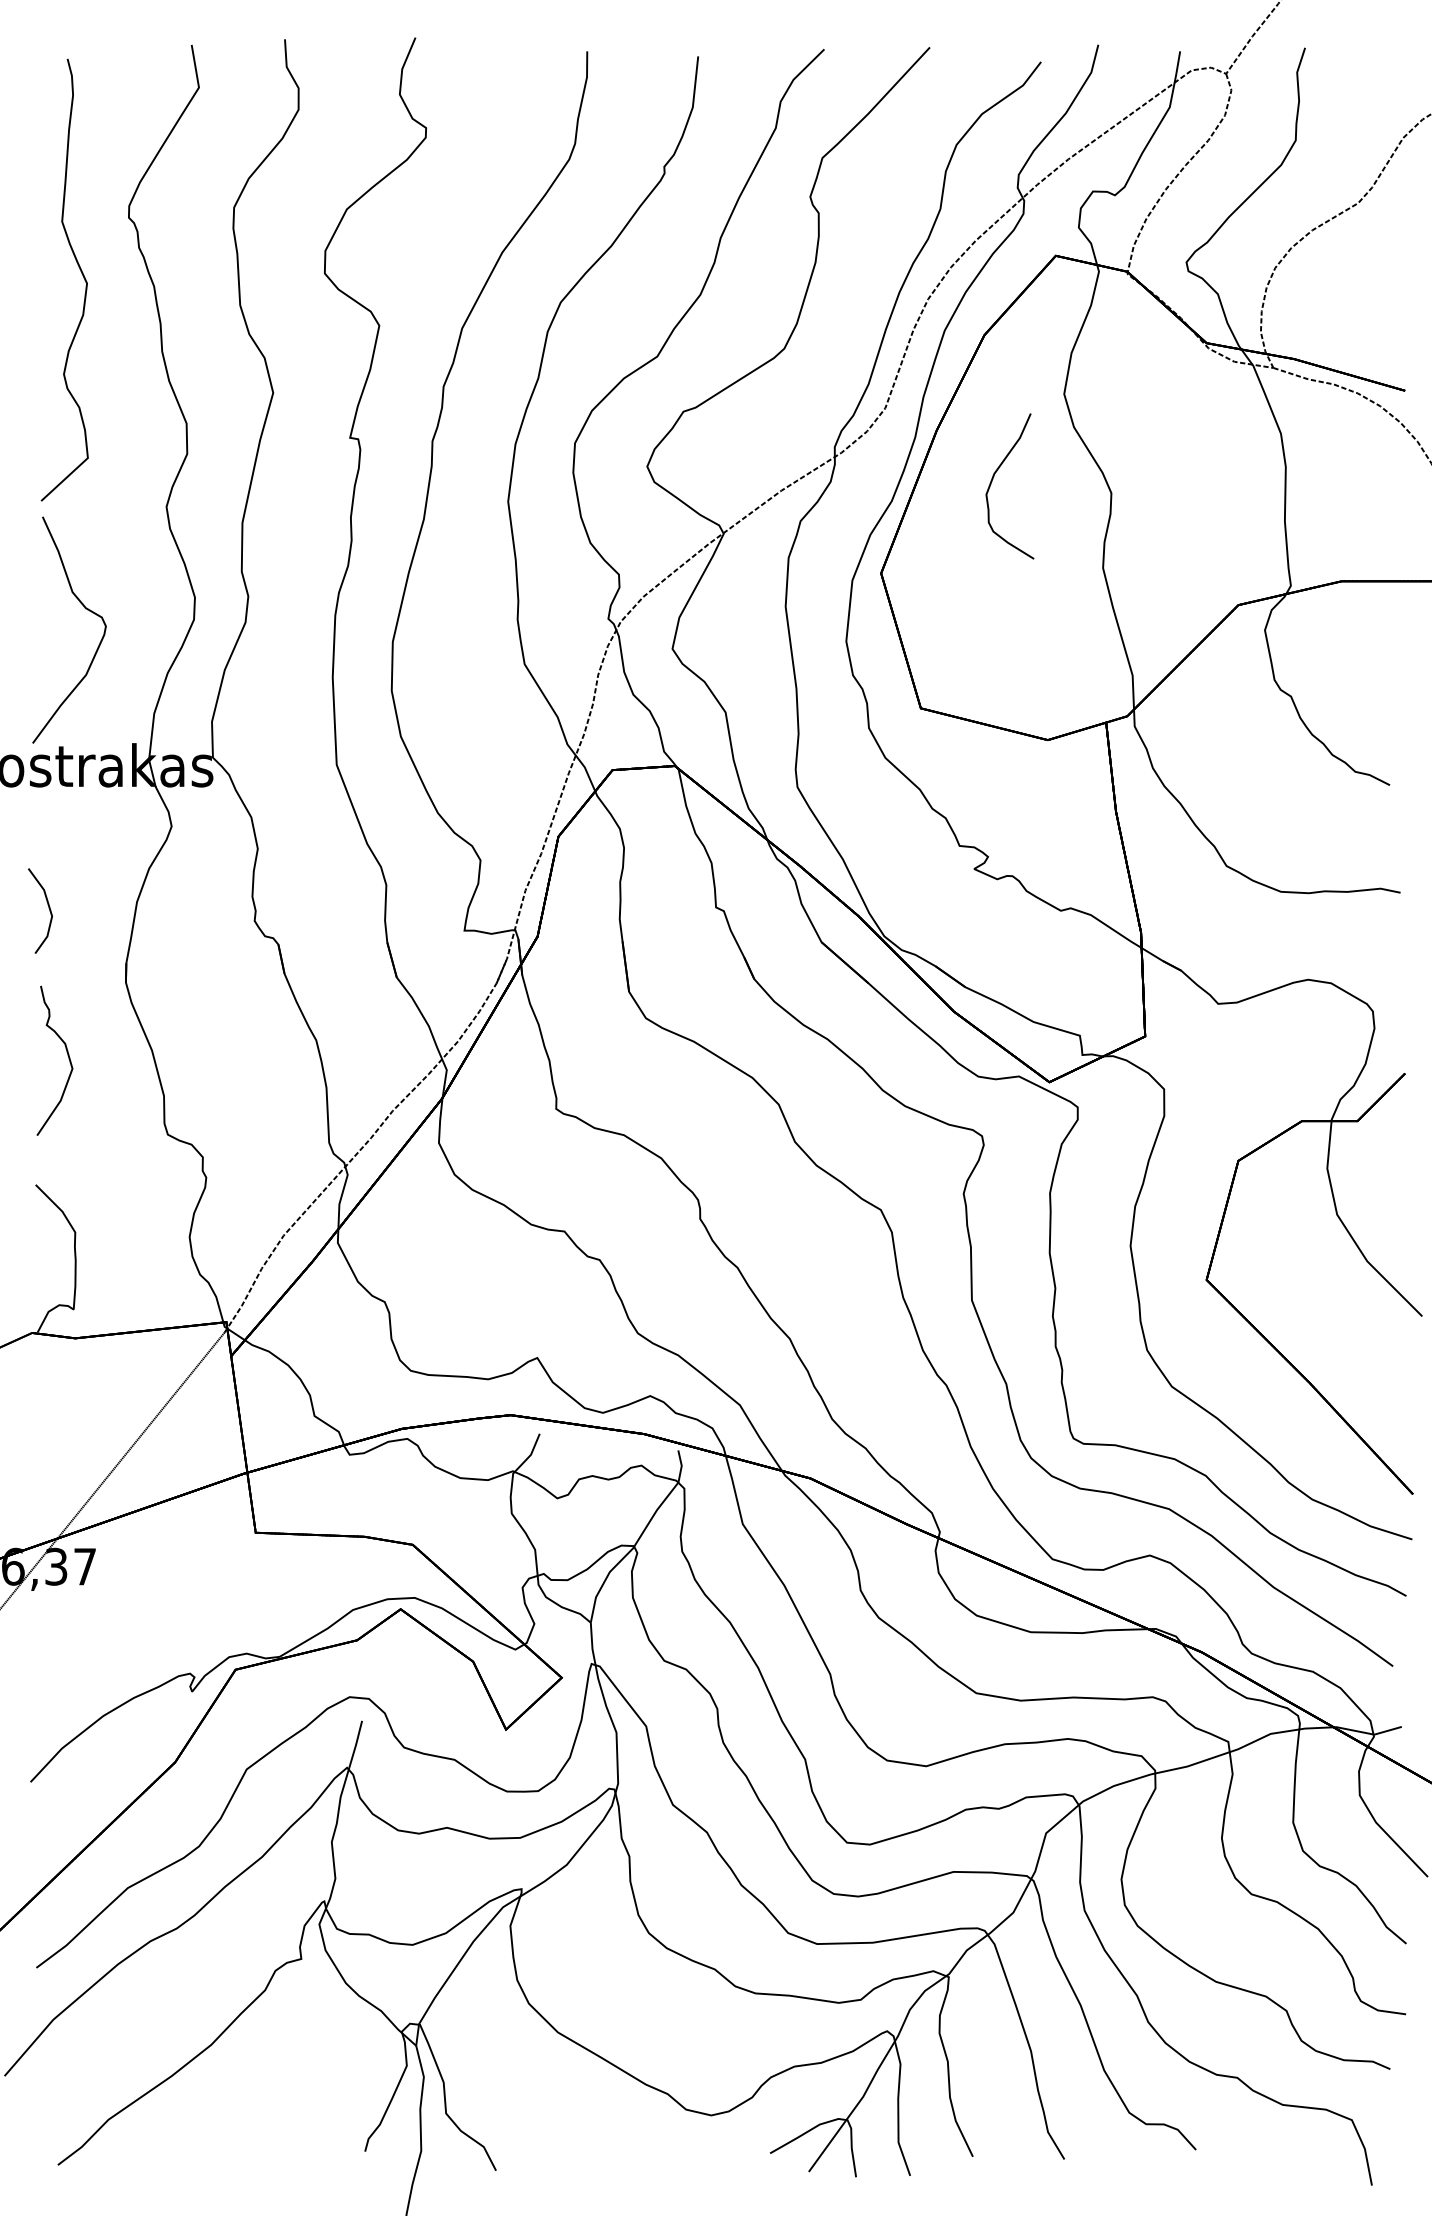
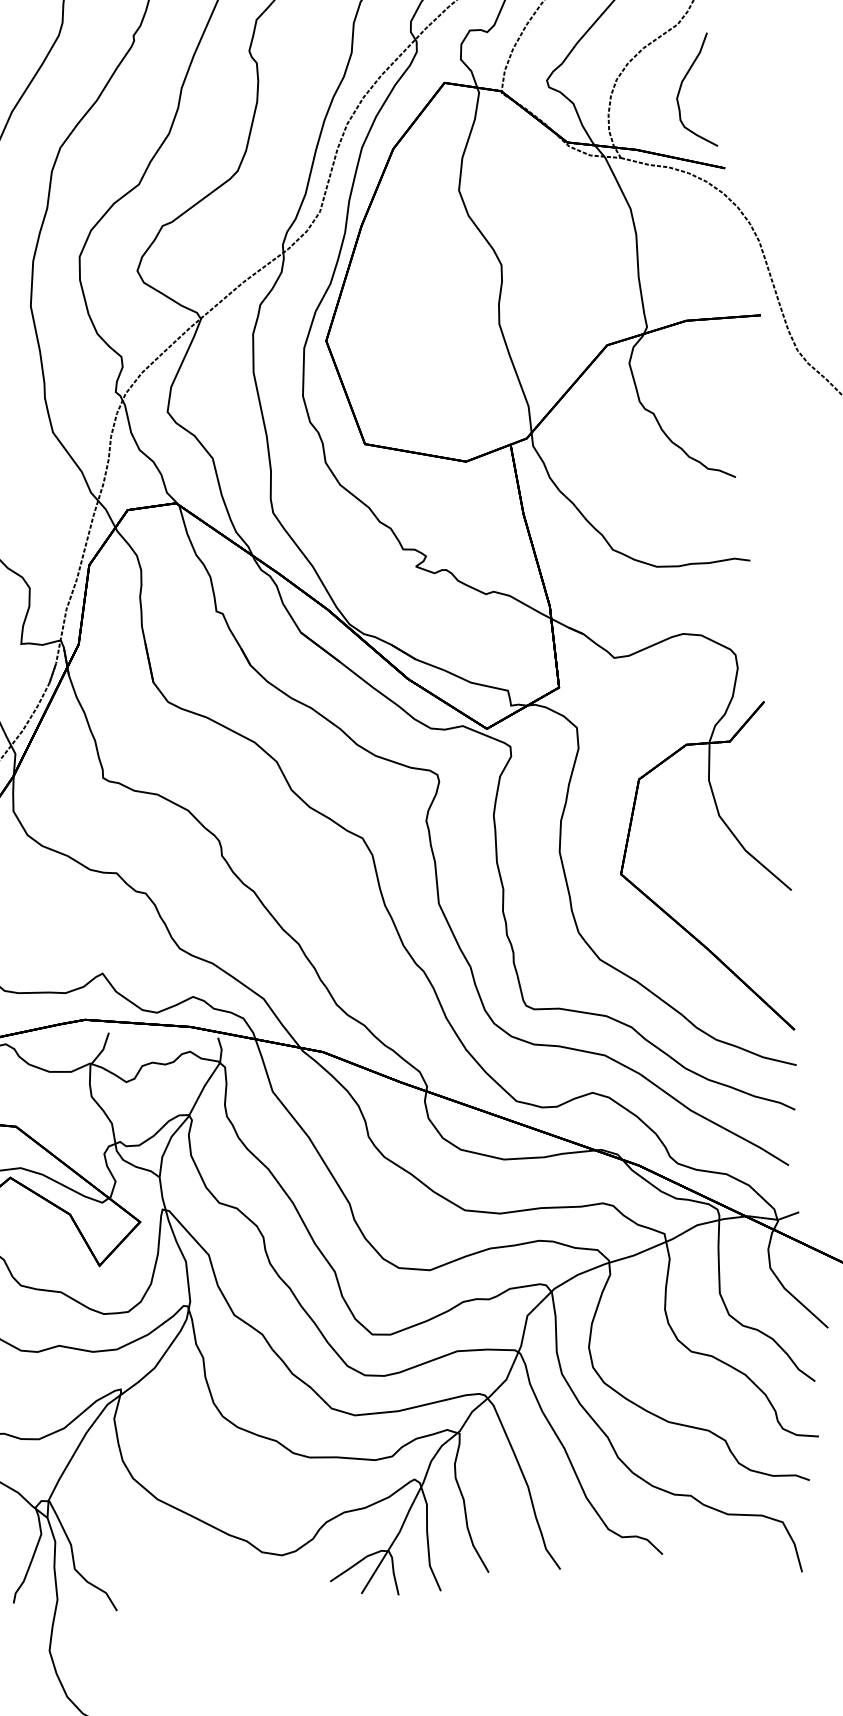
part: (993, 479) -> (681, 86), moved

